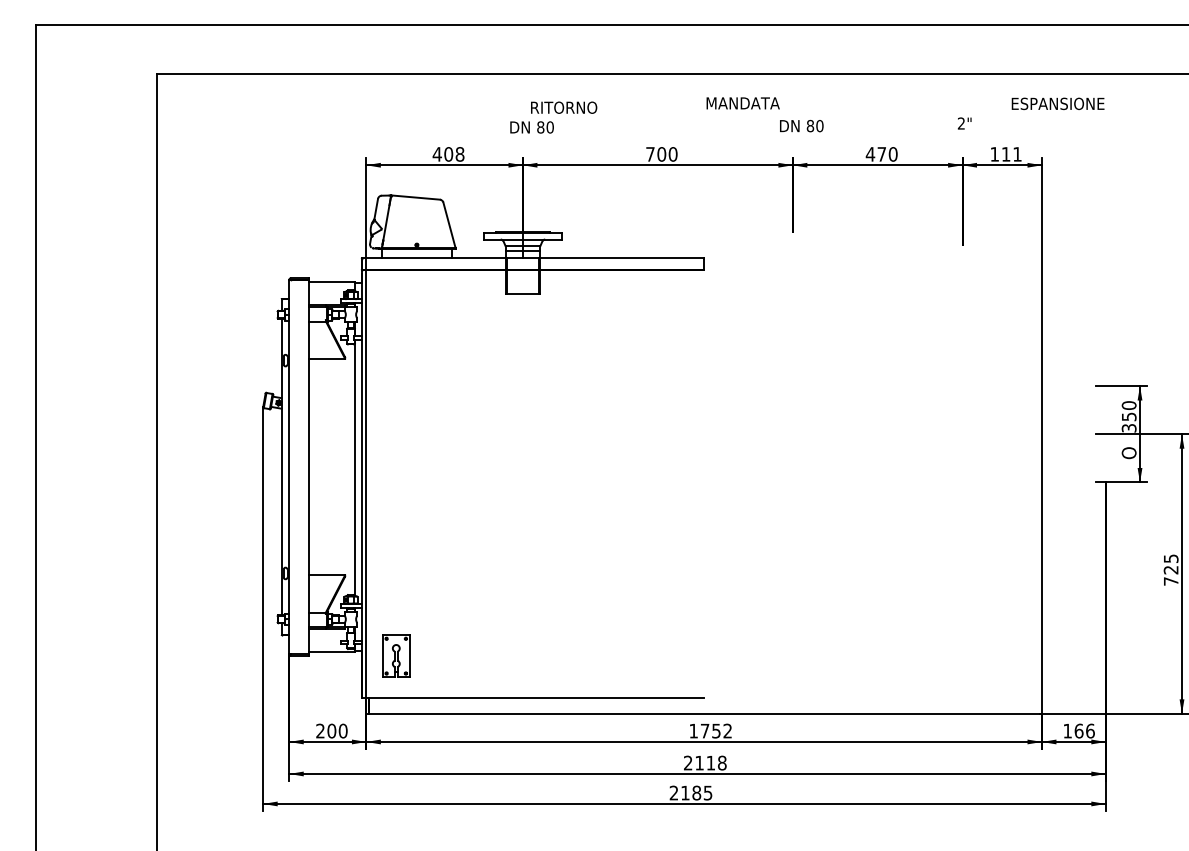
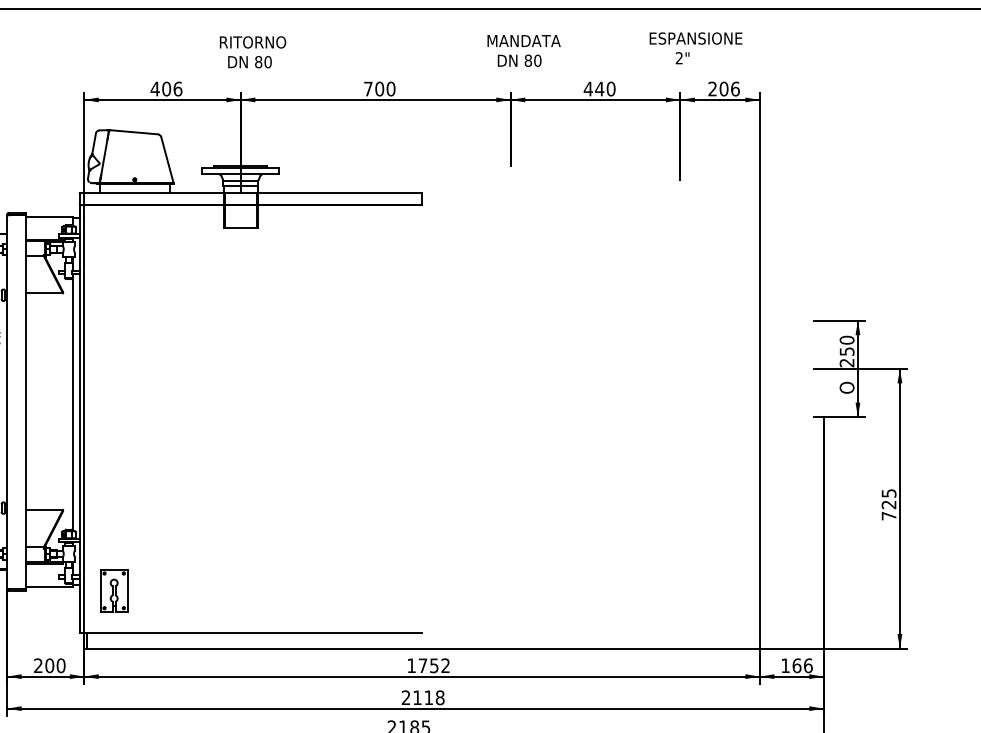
text: (742, 103) -> (523, 41), moved
text: (1057, 103) -> (695, 38), moved
text: (564, 107) -> (253, 42), moved
text: (459, 154) -> (177, 89), 408 -> 406
text: (881, 154) -> (599, 89), 470 -> 440
text: (1005, 154) -> (723, 89), 111 -> 206
text: (1129, 428) -> (847, 363), 350 -> 250

